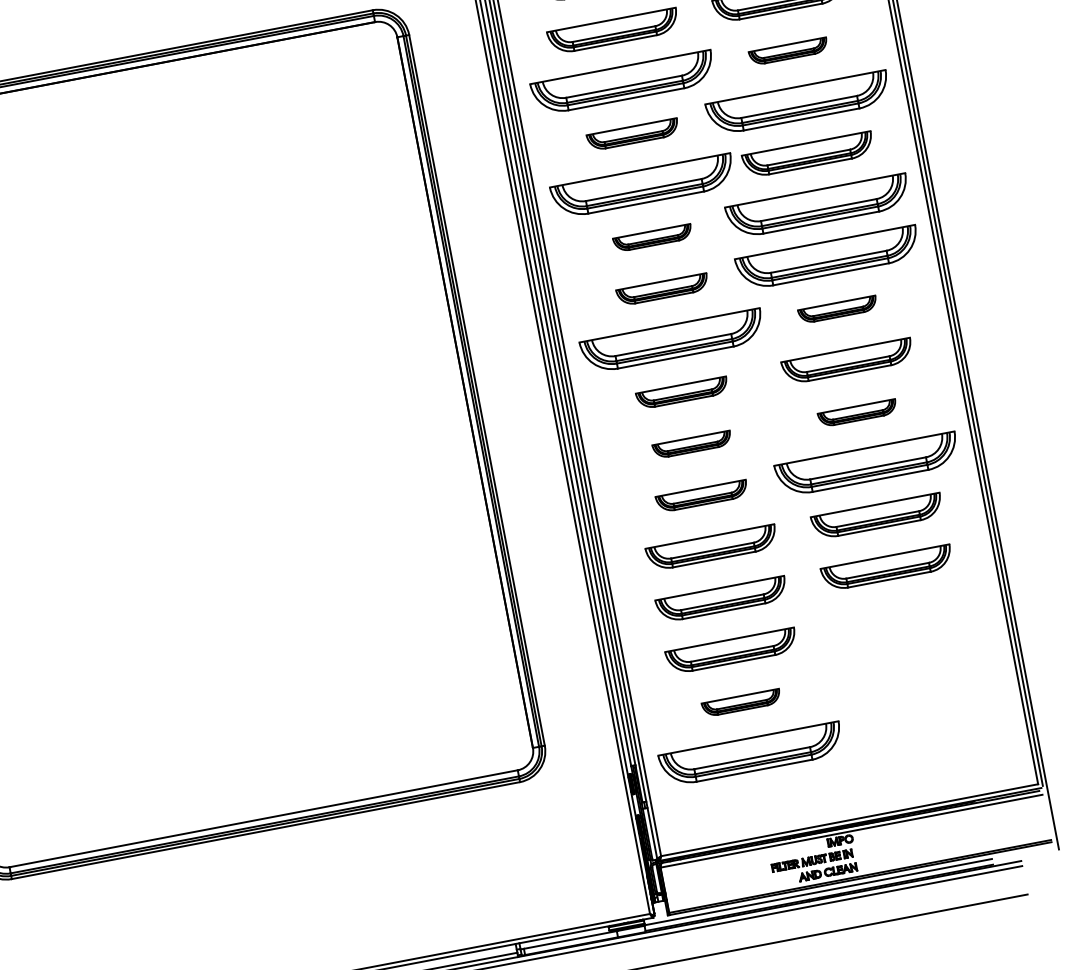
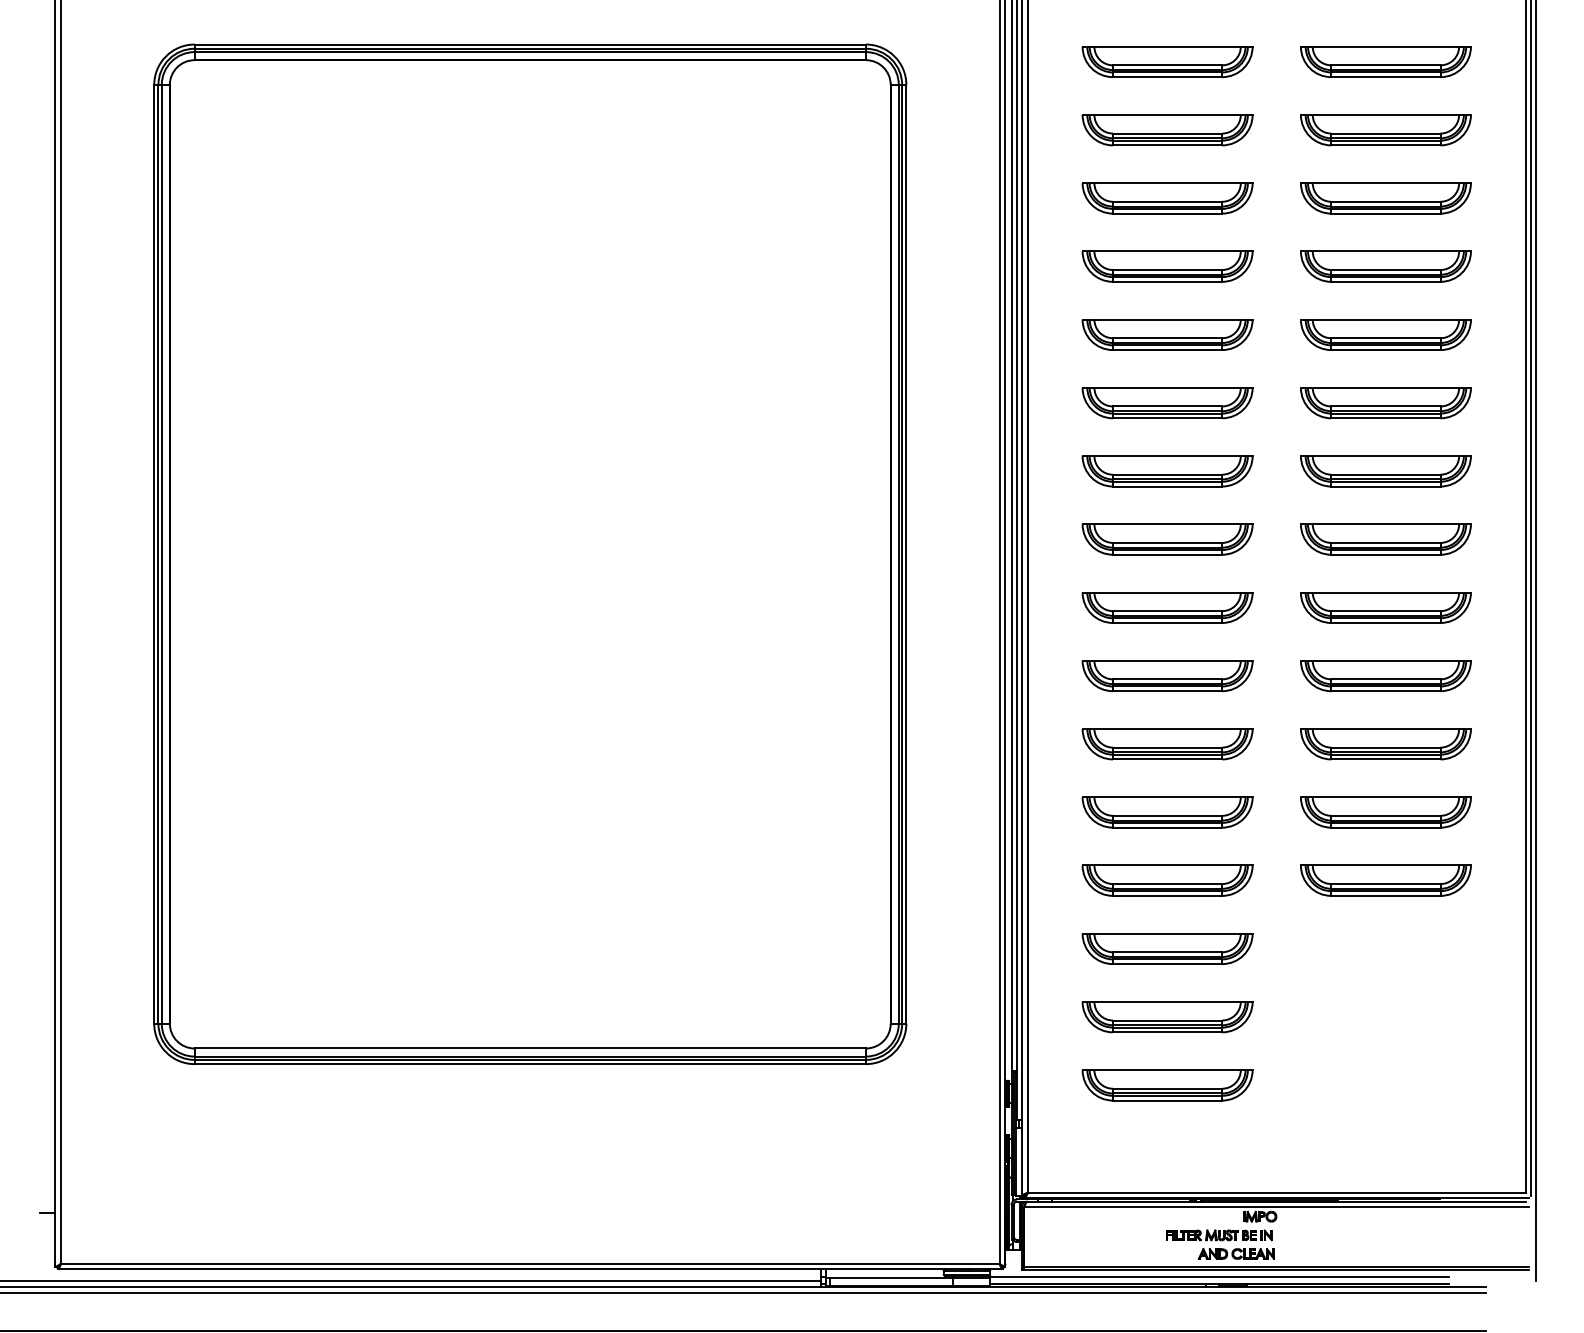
part: (788, 51) -> (1385, 198), size x1.67
part: (623, 83) -> (1167, 198), size x0.71
part: (798, 103) -> (1385, 266), size x0.71
part: (633, 134) -> (1167, 266), size x1.43
part: (642, 186) -> (1167, 334), size x0.71
part: (817, 206) -> (1385, 403), size x0.71
part: (652, 238) -> (1167, 403), size x1.67
part: (827, 258) -> (1385, 471), size x0.71
part: (662, 289) -> (1167, 471), size x1.43
part: (837, 309) -> (1385, 539), size x1.67
part: (672, 341) -> (1167, 539), size x0.71
part: (682, 392) -> (1167, 607), size x1.43
part: (857, 413) -> (1385, 676), size x1.67
part: (692, 445) -> (1167, 676), size x1.67
part: (867, 465) -> (1385, 744), size x0.71
part: (702, 496) -> (1167, 744), size x1.43
part: (741, 703) -> (1167, 1017), size x1.67
part: (751, 754) -> (1167, 1085), size x0.71

